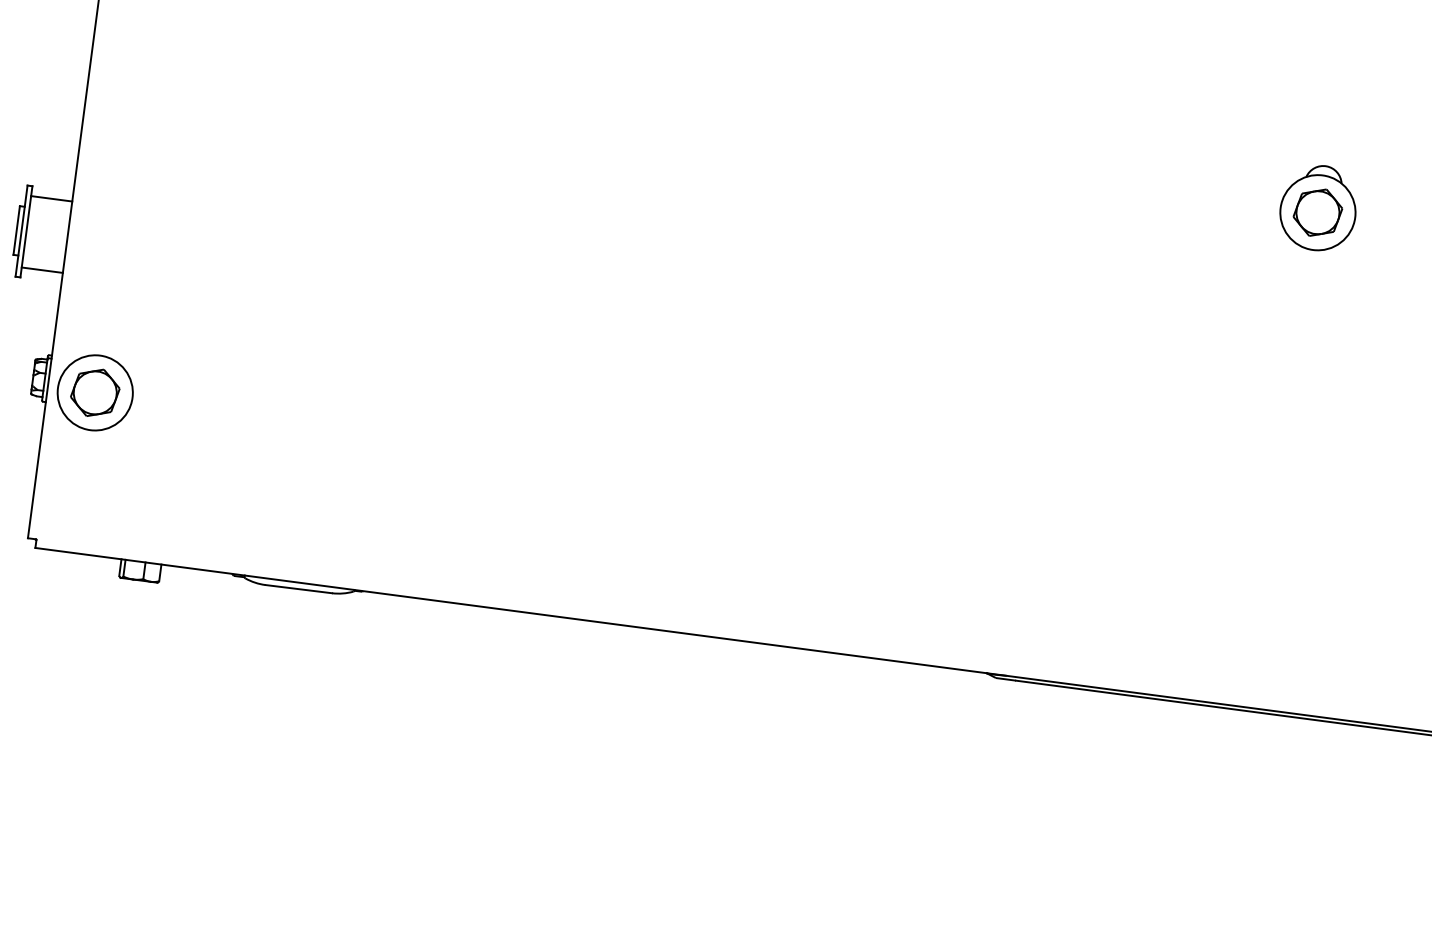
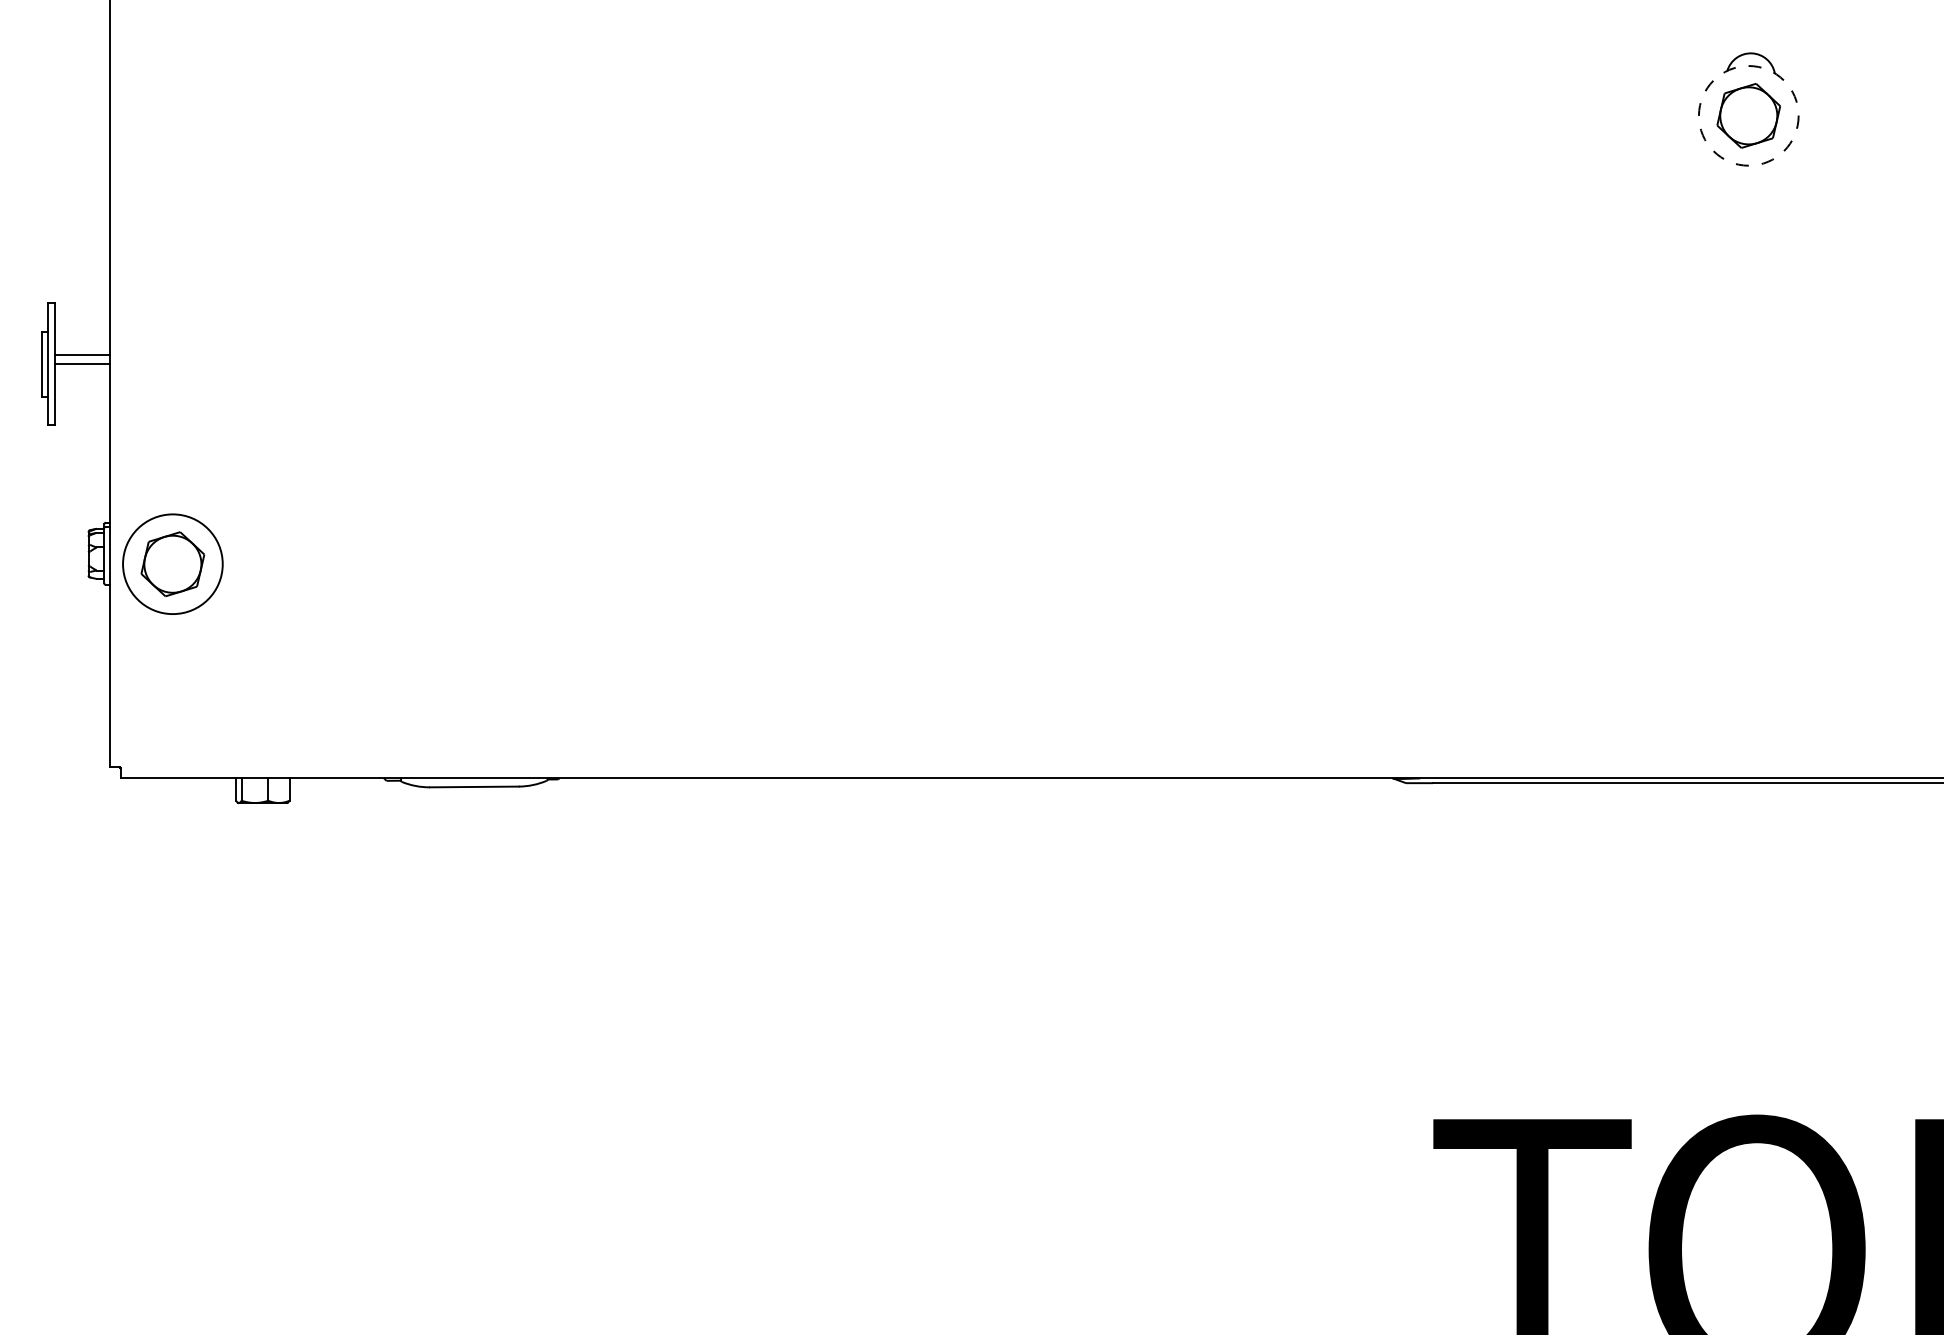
line: (51, 198) -> (81, 363), moved
circle: (1317, 212) -> (1748, 115), solid -> dashed
line: (41, 270) -> (81, 355), moved

